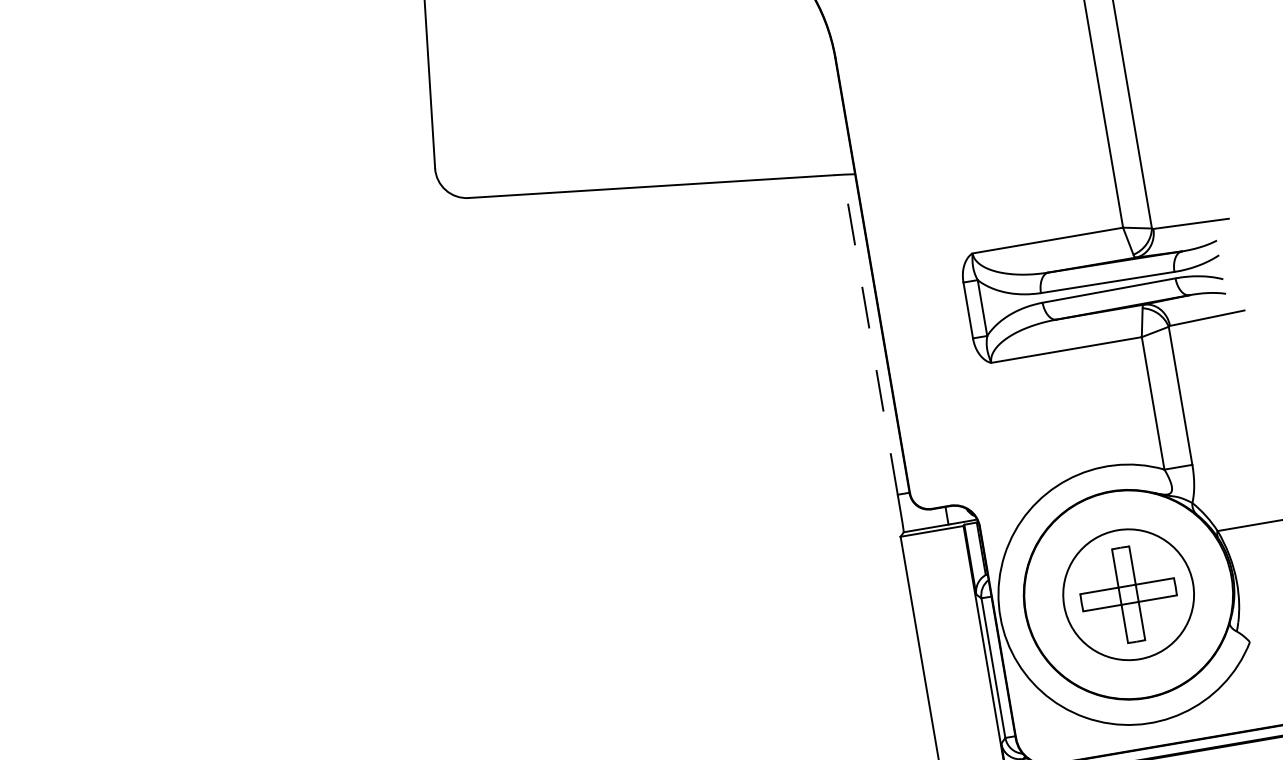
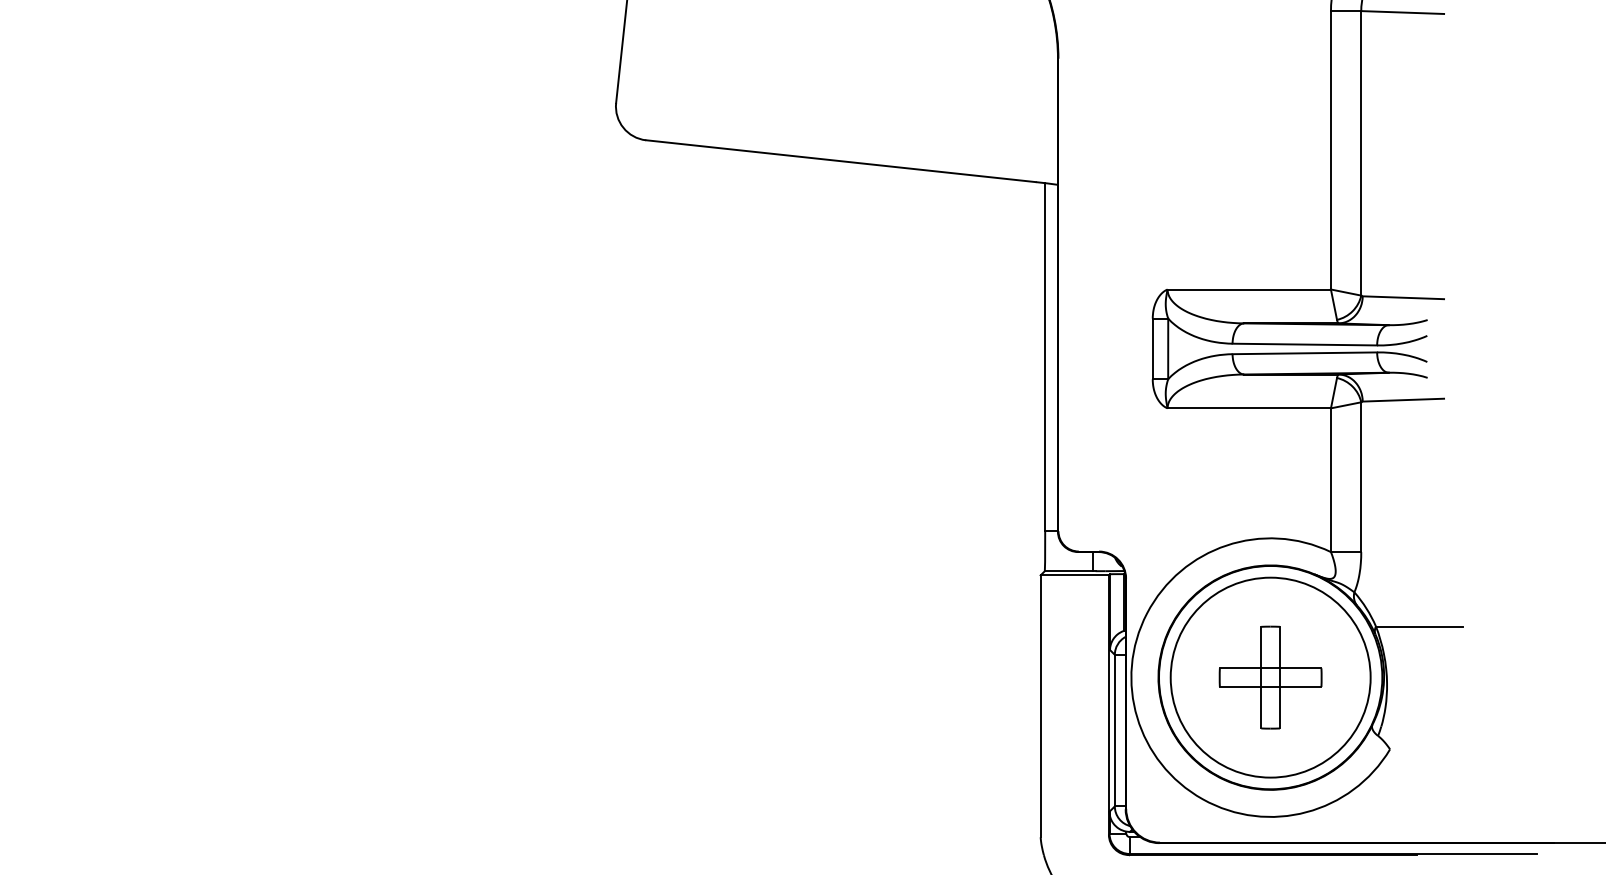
line: (870, 334) -> (1045, 356), dashed -> solid
circle: (1128, 594) -> (1270, 677), size x1.43

